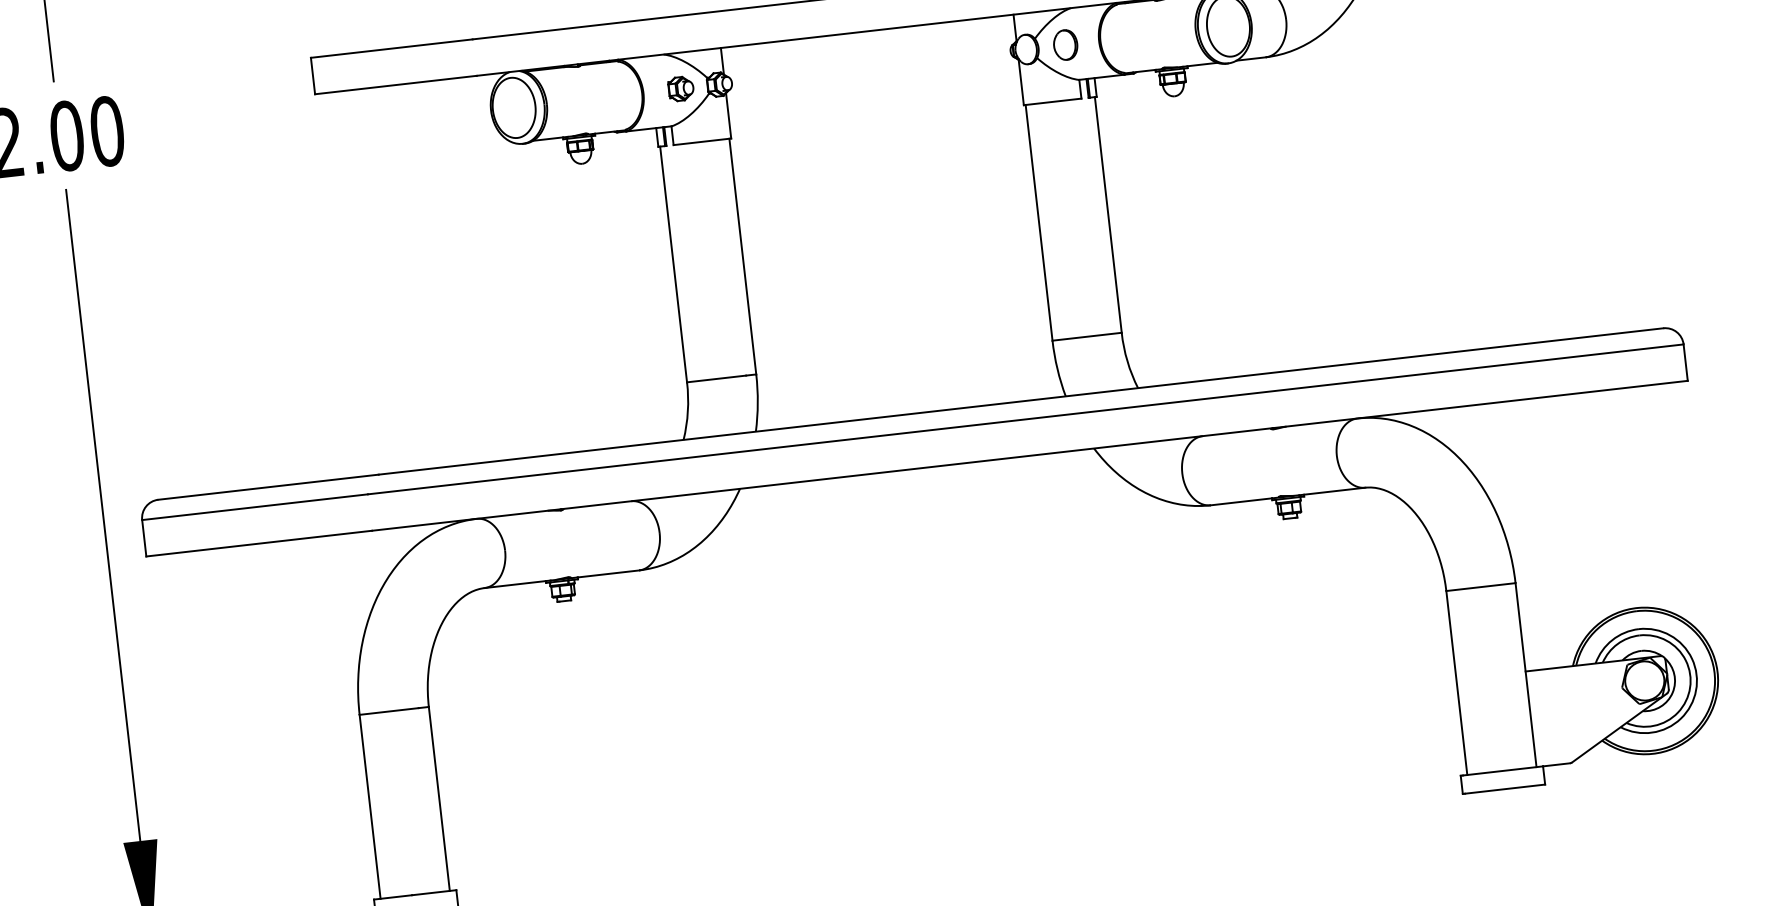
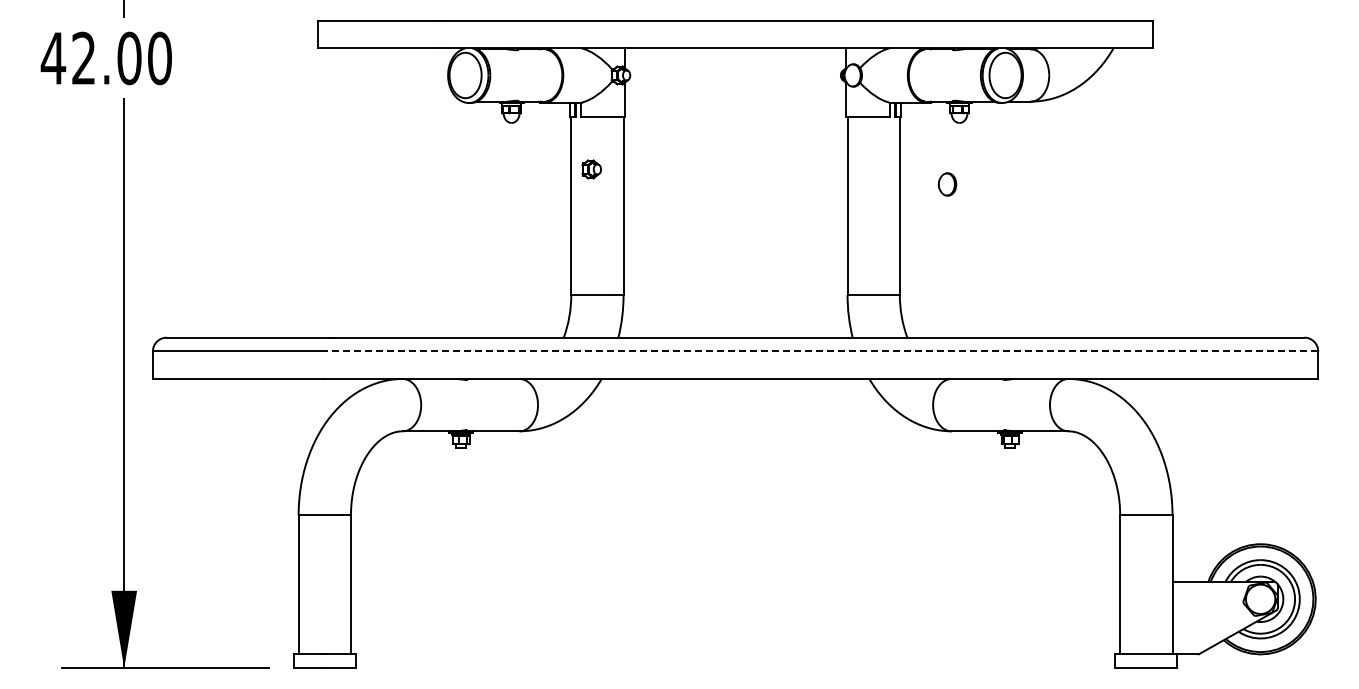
part: (1065, 45) -> (947, 184), moved
part: (680, 88) -> (591, 169), moved
line: (1025, 419) -> (820, 351), solid -> dashed

